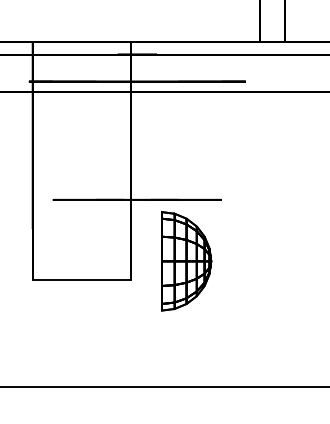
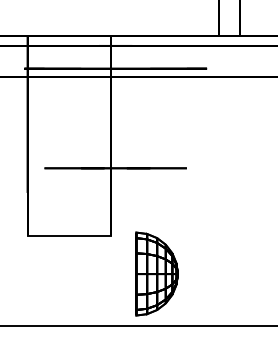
part: (185, 260) -> (156, 273), moved

